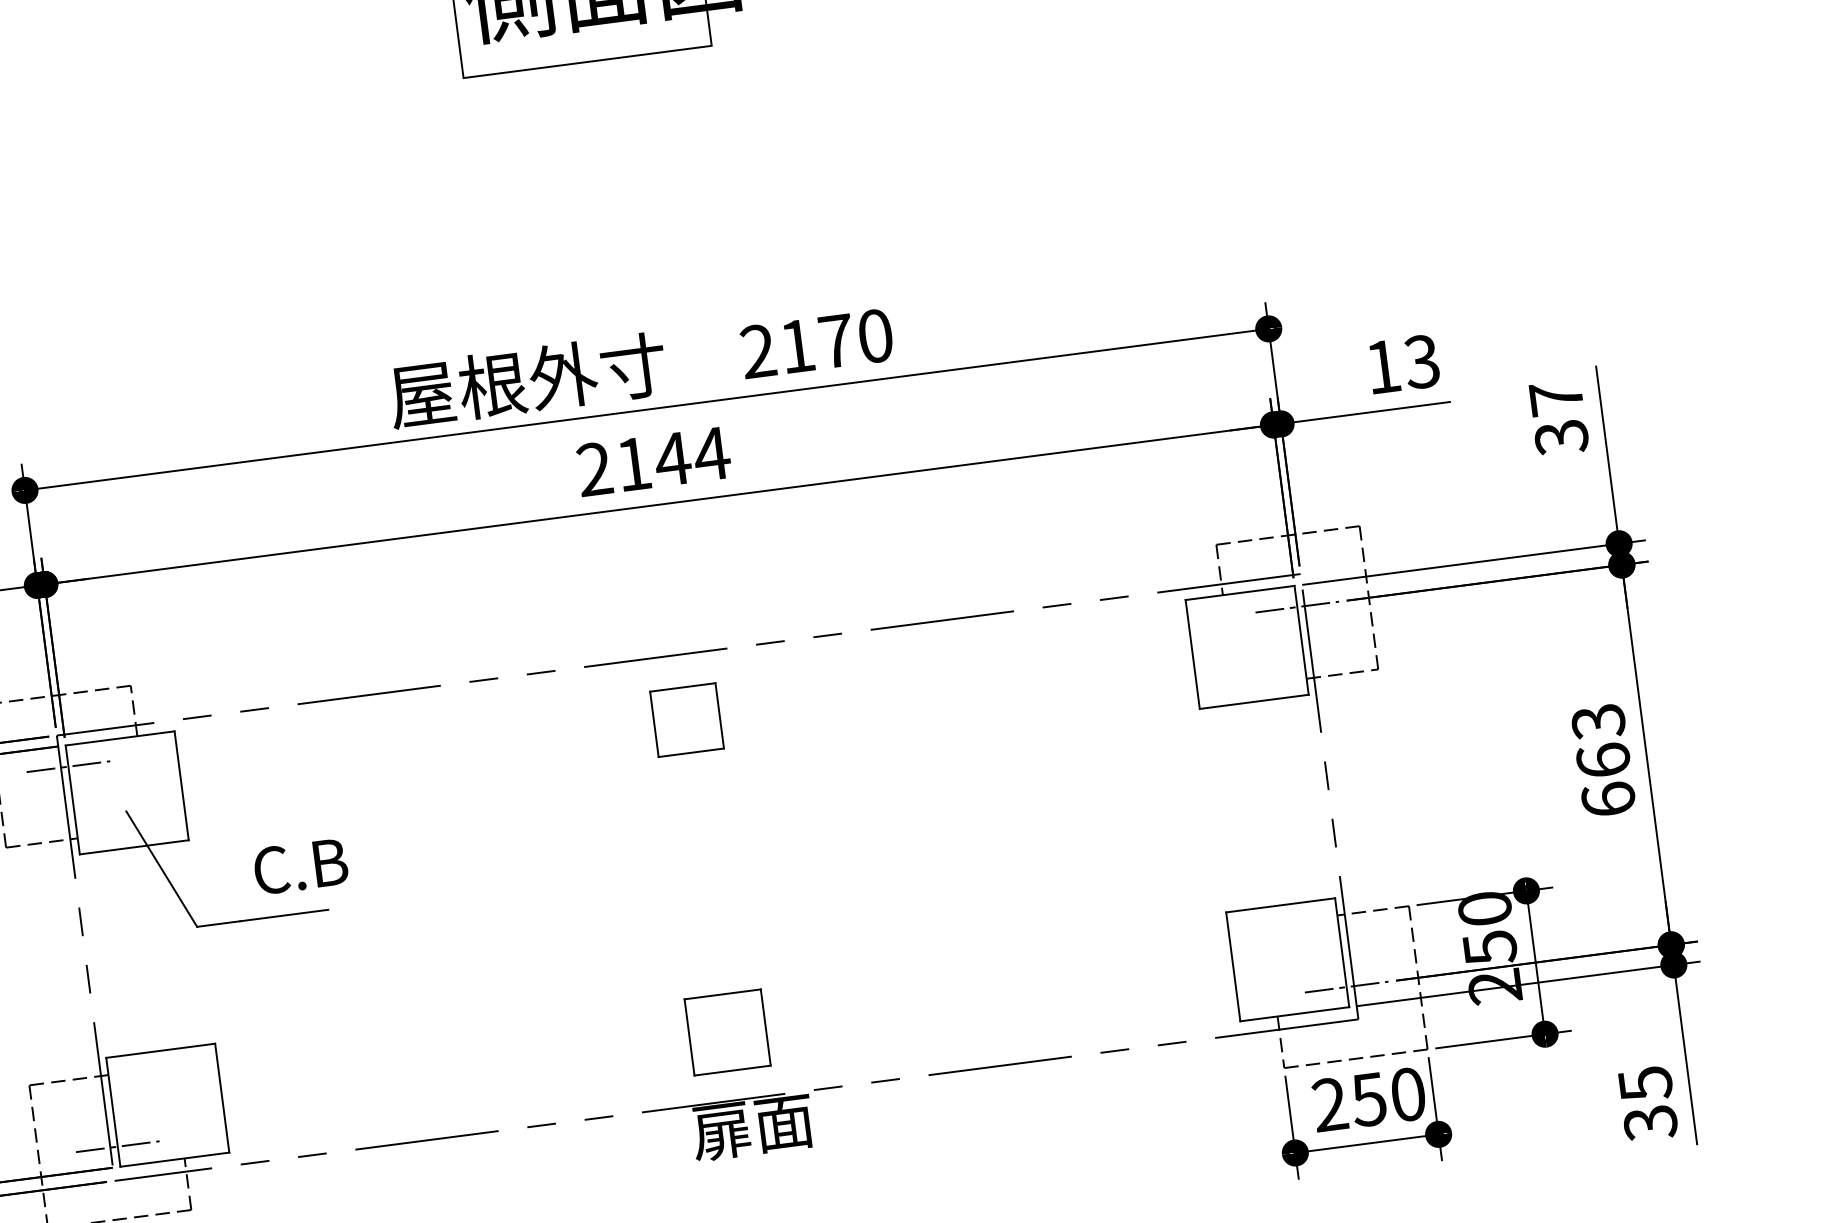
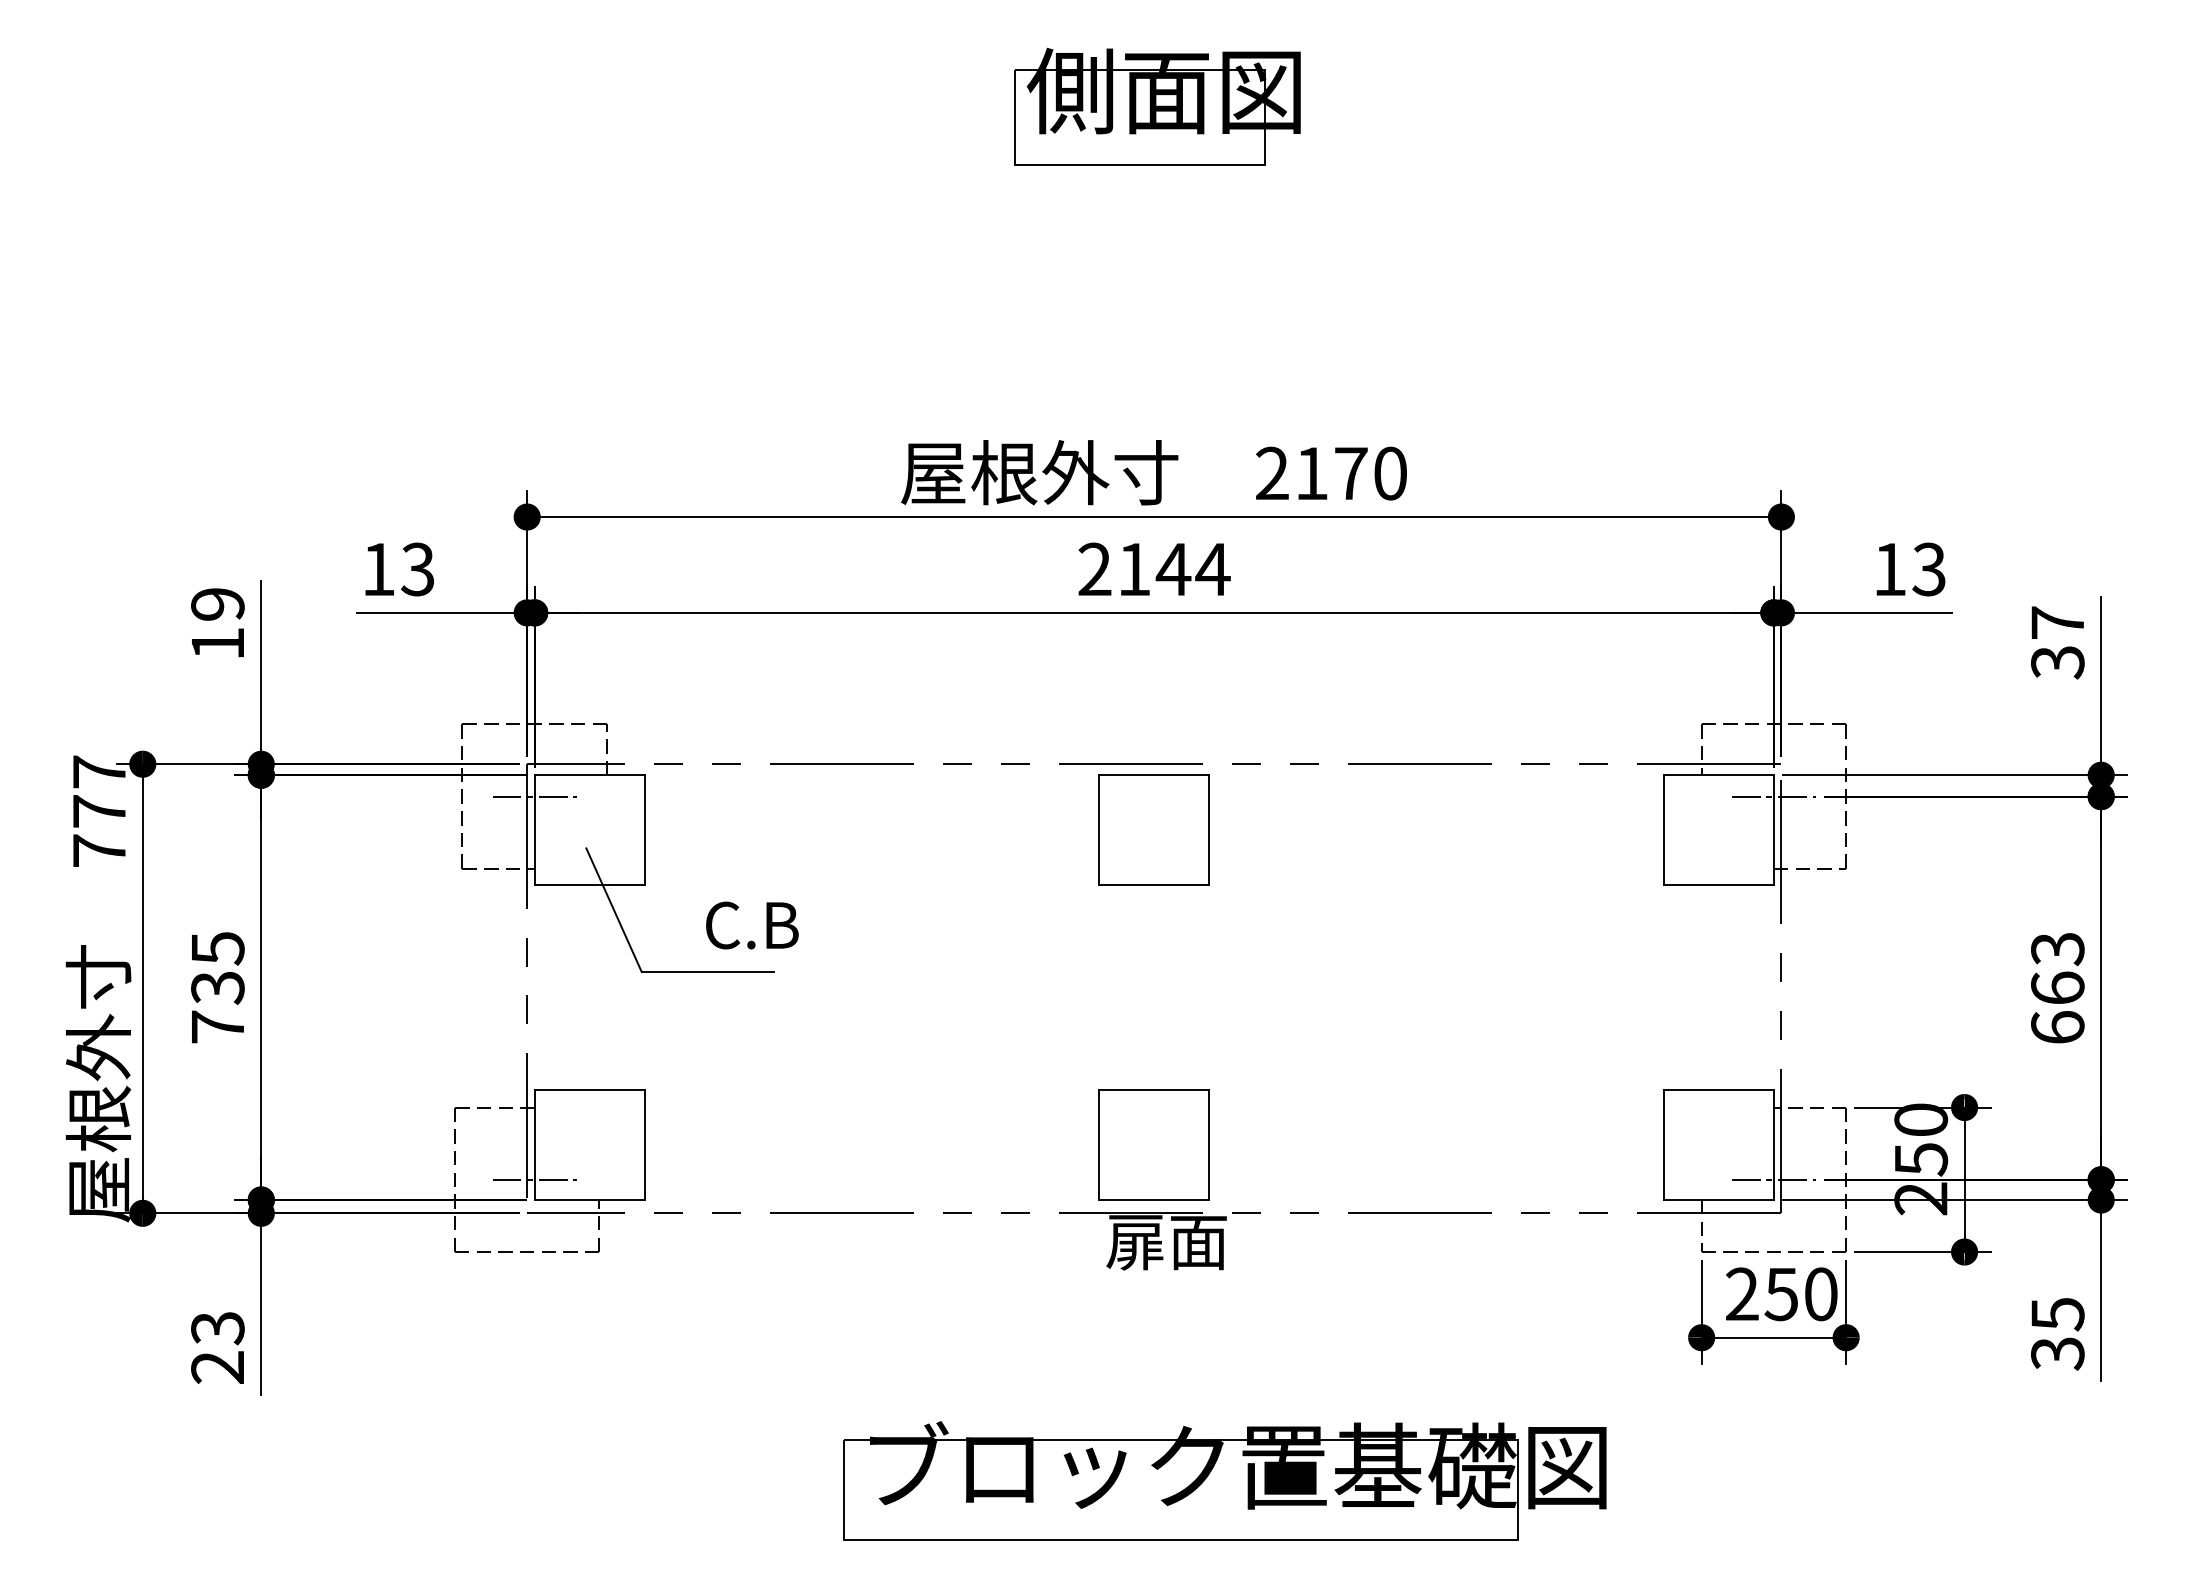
part: (686, 719) -> (1153, 829), size x1.67
part: (726, 1032) -> (1153, 1144), size x1.43

